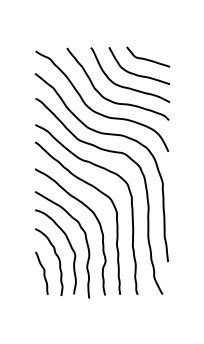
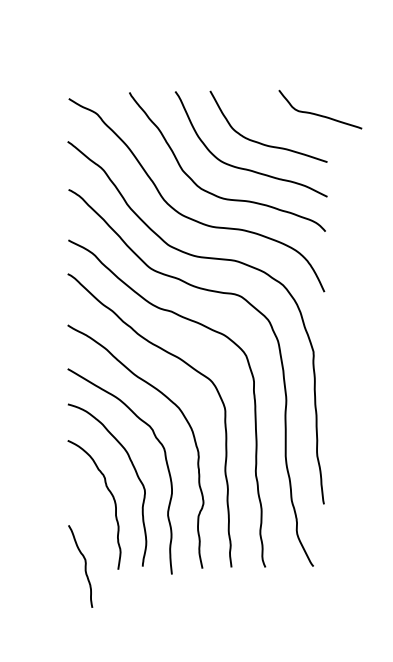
curve: (146, 58) -> (316, 112), moved
curve: (43, 272) -> (83, 564), moved

